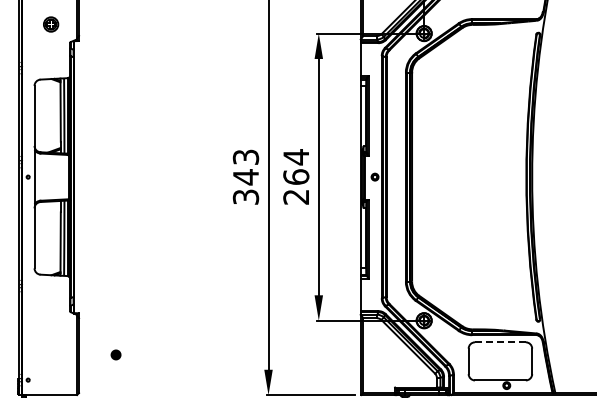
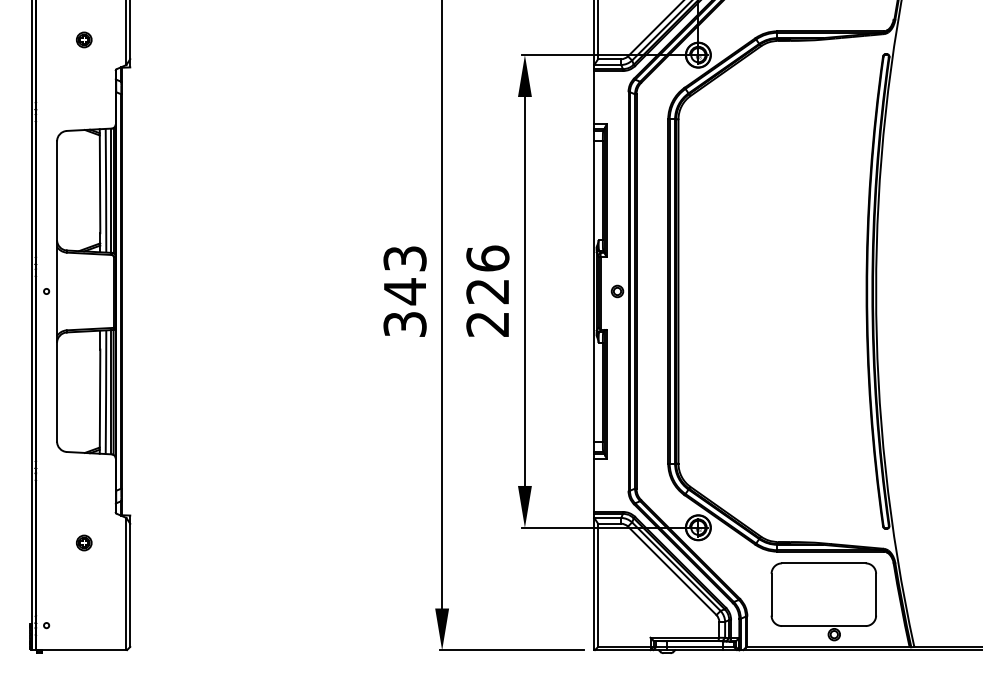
part: (50, 23) -> (83, 38), size x0.62
text: (296, 166) -> (488, 273), 264 -> 226
line: (499, 342) -> (822, 563), dashed -> solid
part: (115, 354) -> (83, 542), moved

